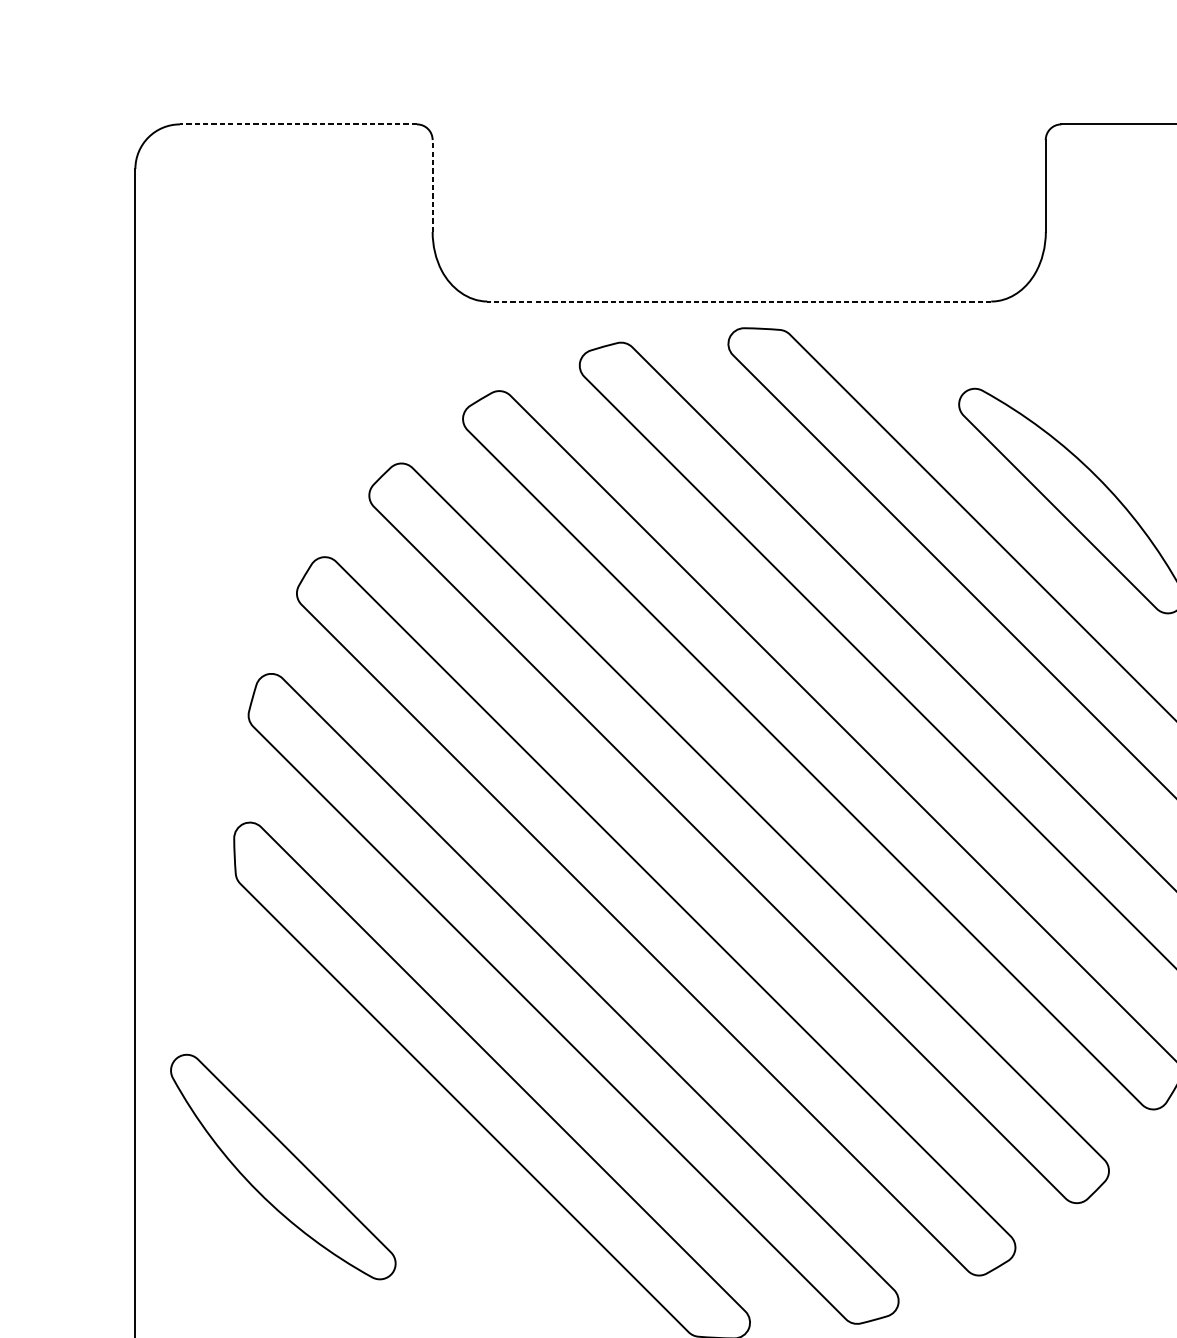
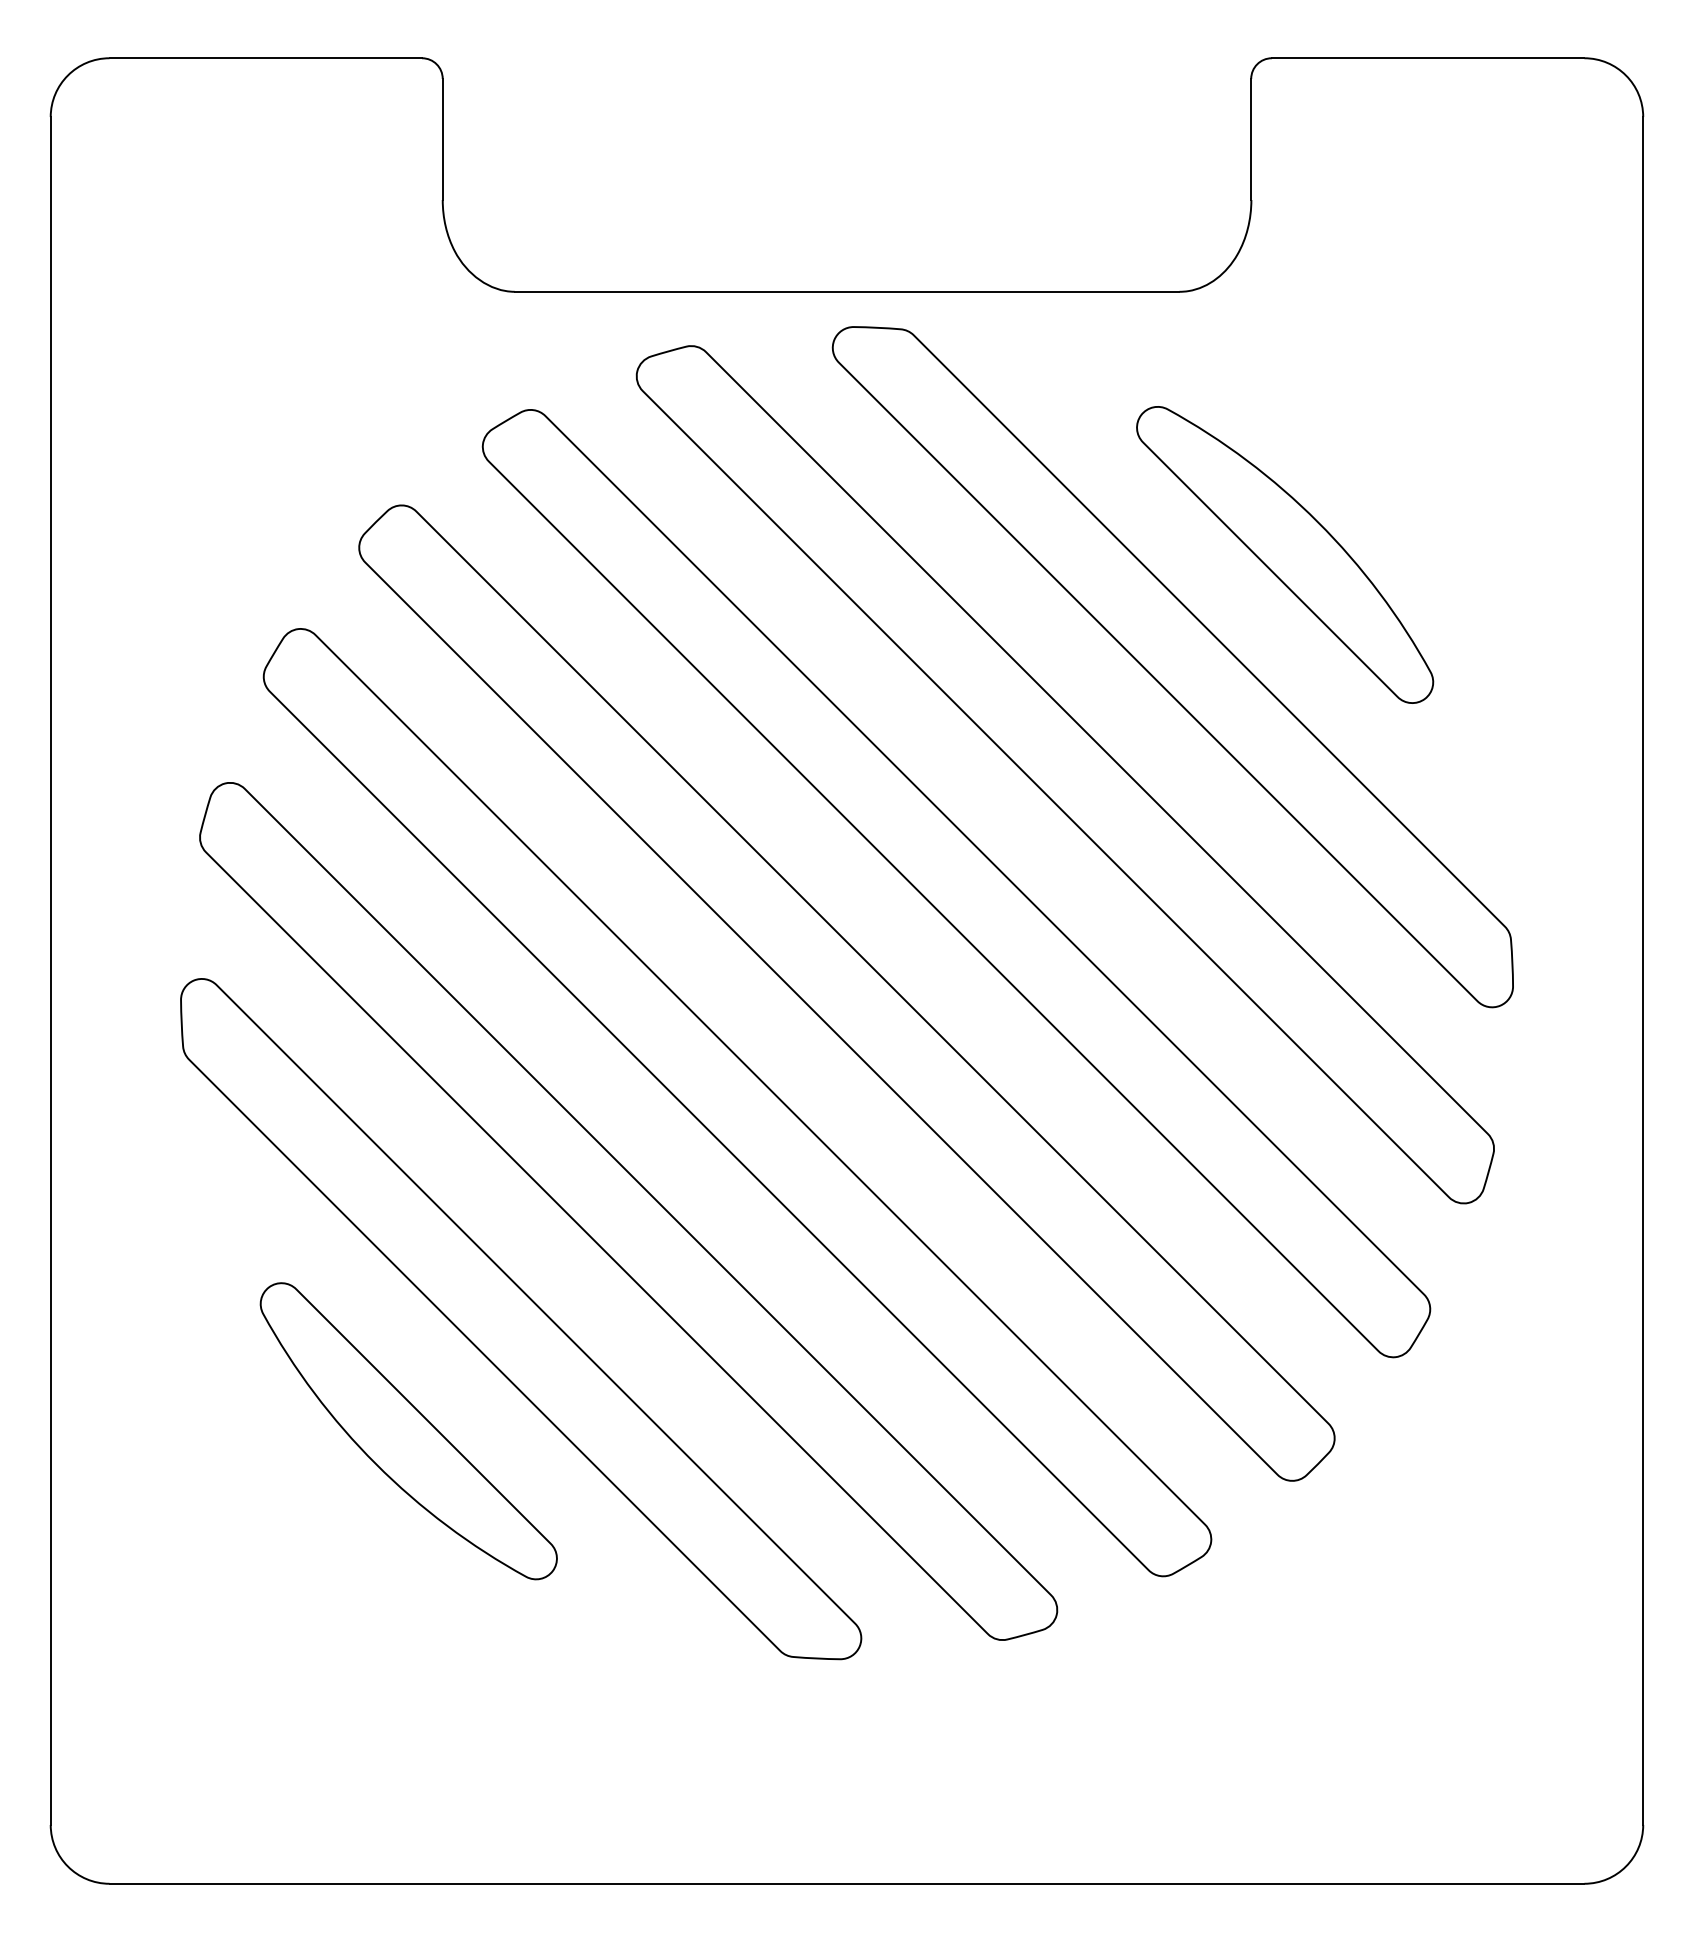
line: (298, 124) -> (265, 58), dashed -> solid
line: (432, 186) -> (442, 139), dashed -> solid
line: (738, 301) -> (846, 291), dashed -> solid
part: (283, 1167) -> (408, 1431), moved

